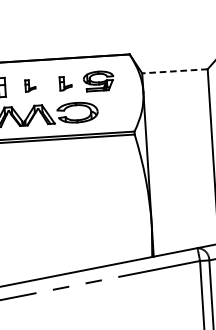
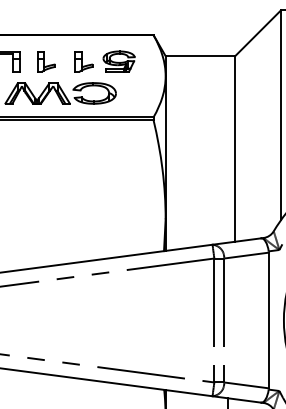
line: (175, 71) -> (200, 56), dashed -> solid
part: (65, 83) -> (83, 61), size x1.43
part: (30, 85) -> (46, 61), size x1.67

